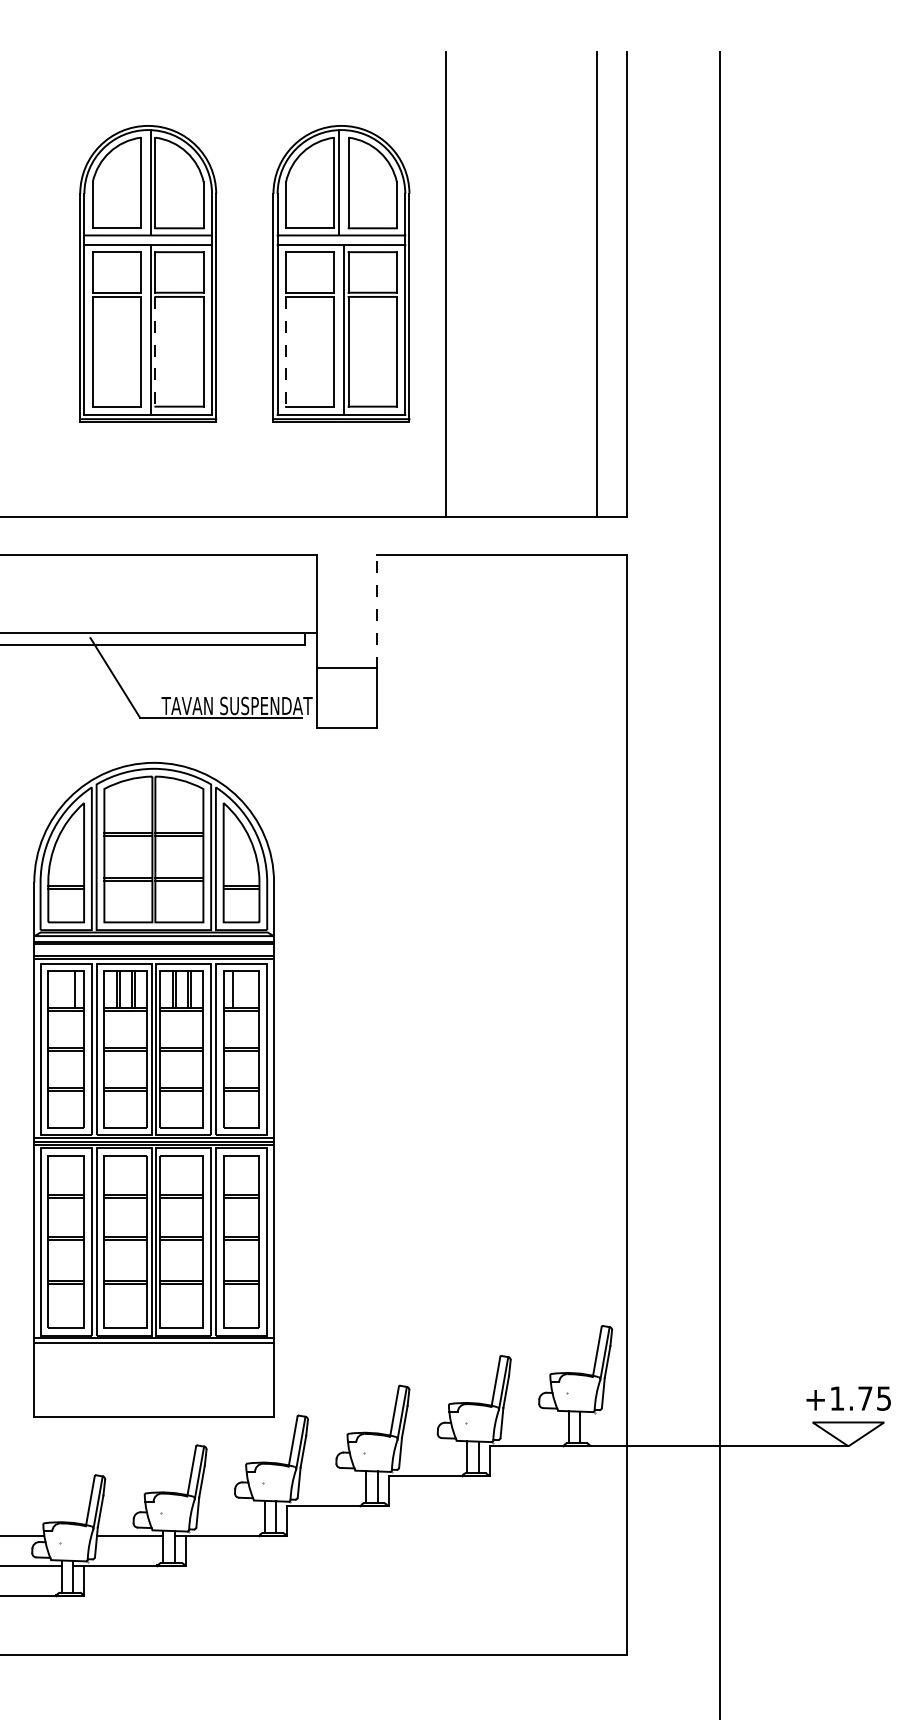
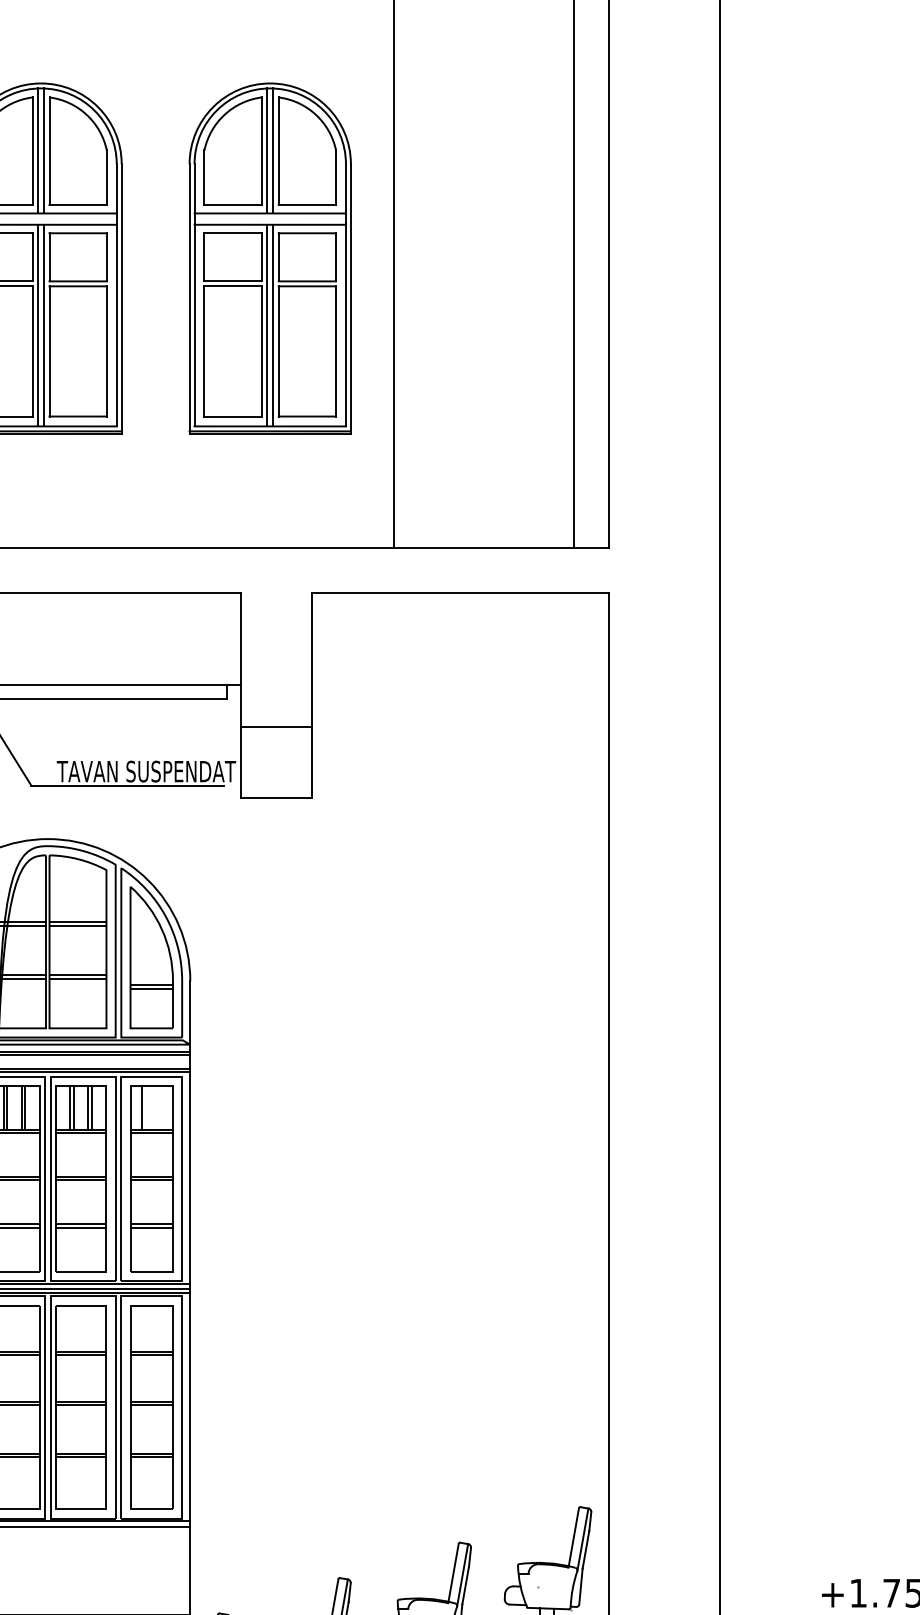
line: (145, 182) -> (37, 150), added
line: (343, 182) -> (272, 150), added
line: (145, 329) -> (37, 325), added
line: (339, 329) -> (267, 325), added
line: (155, 351) -> (49, 351), dashed -> solid
line: (285, 351) -> (203, 351), dashed -> solid
line: (376, 611) -> (311, 659), dashed -> solid

